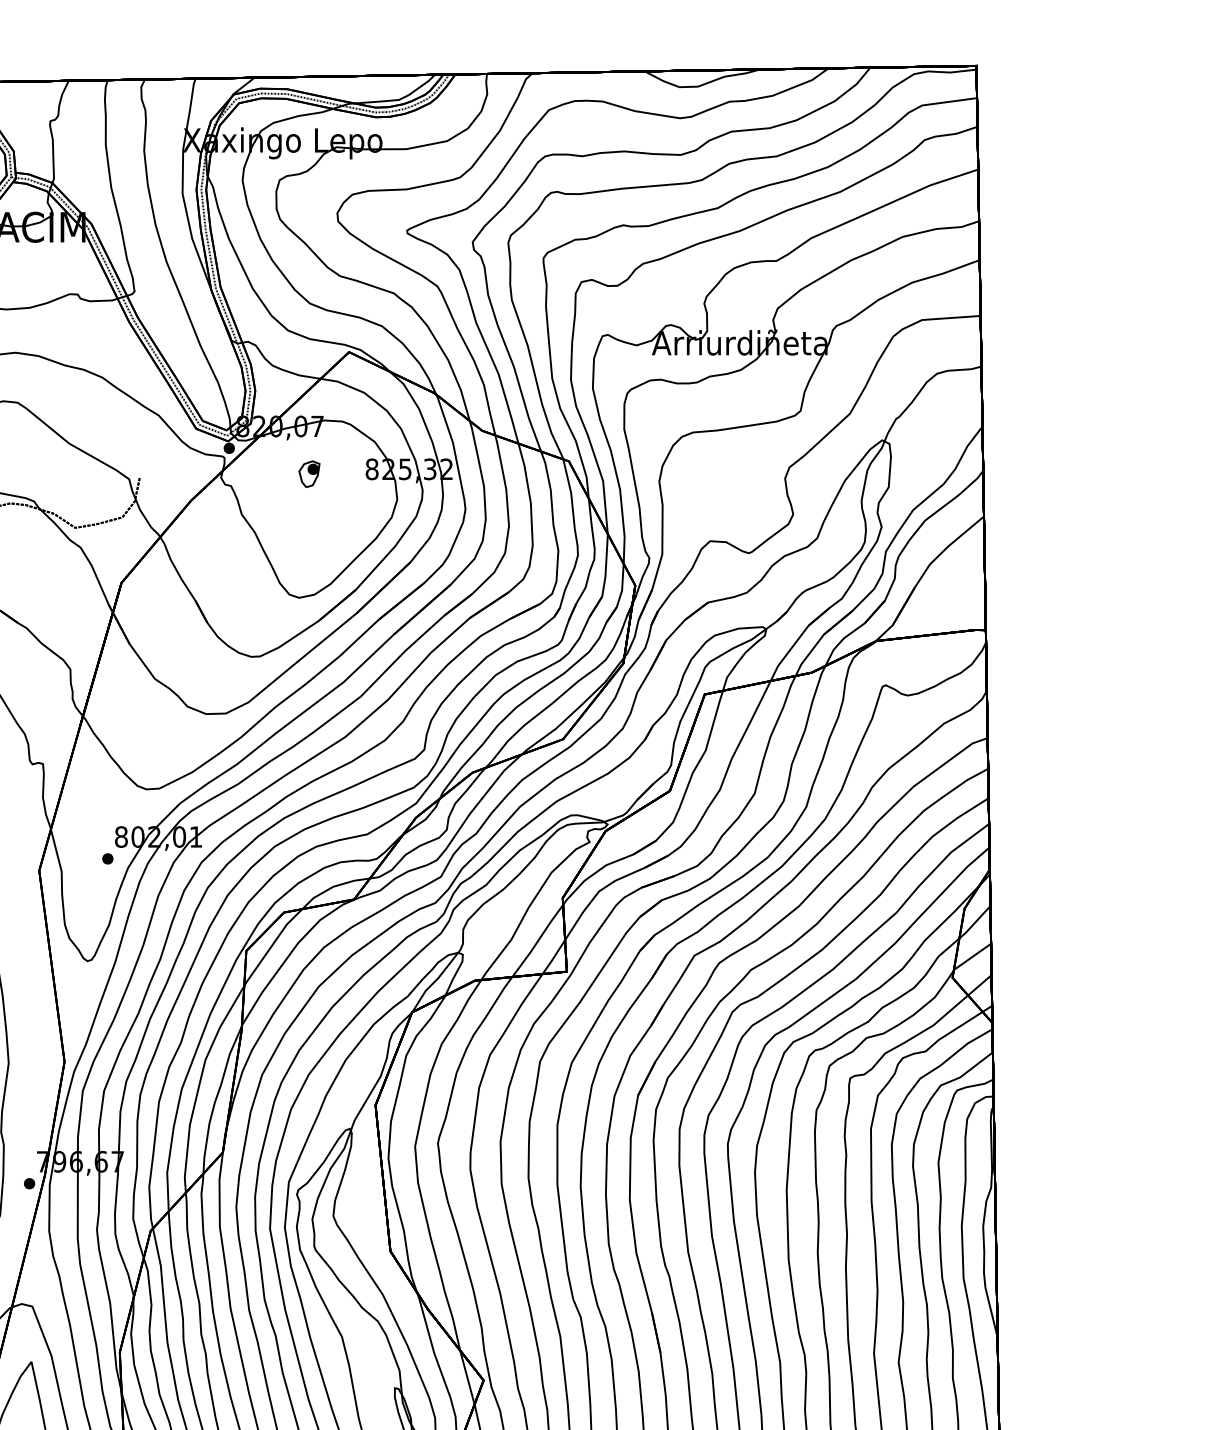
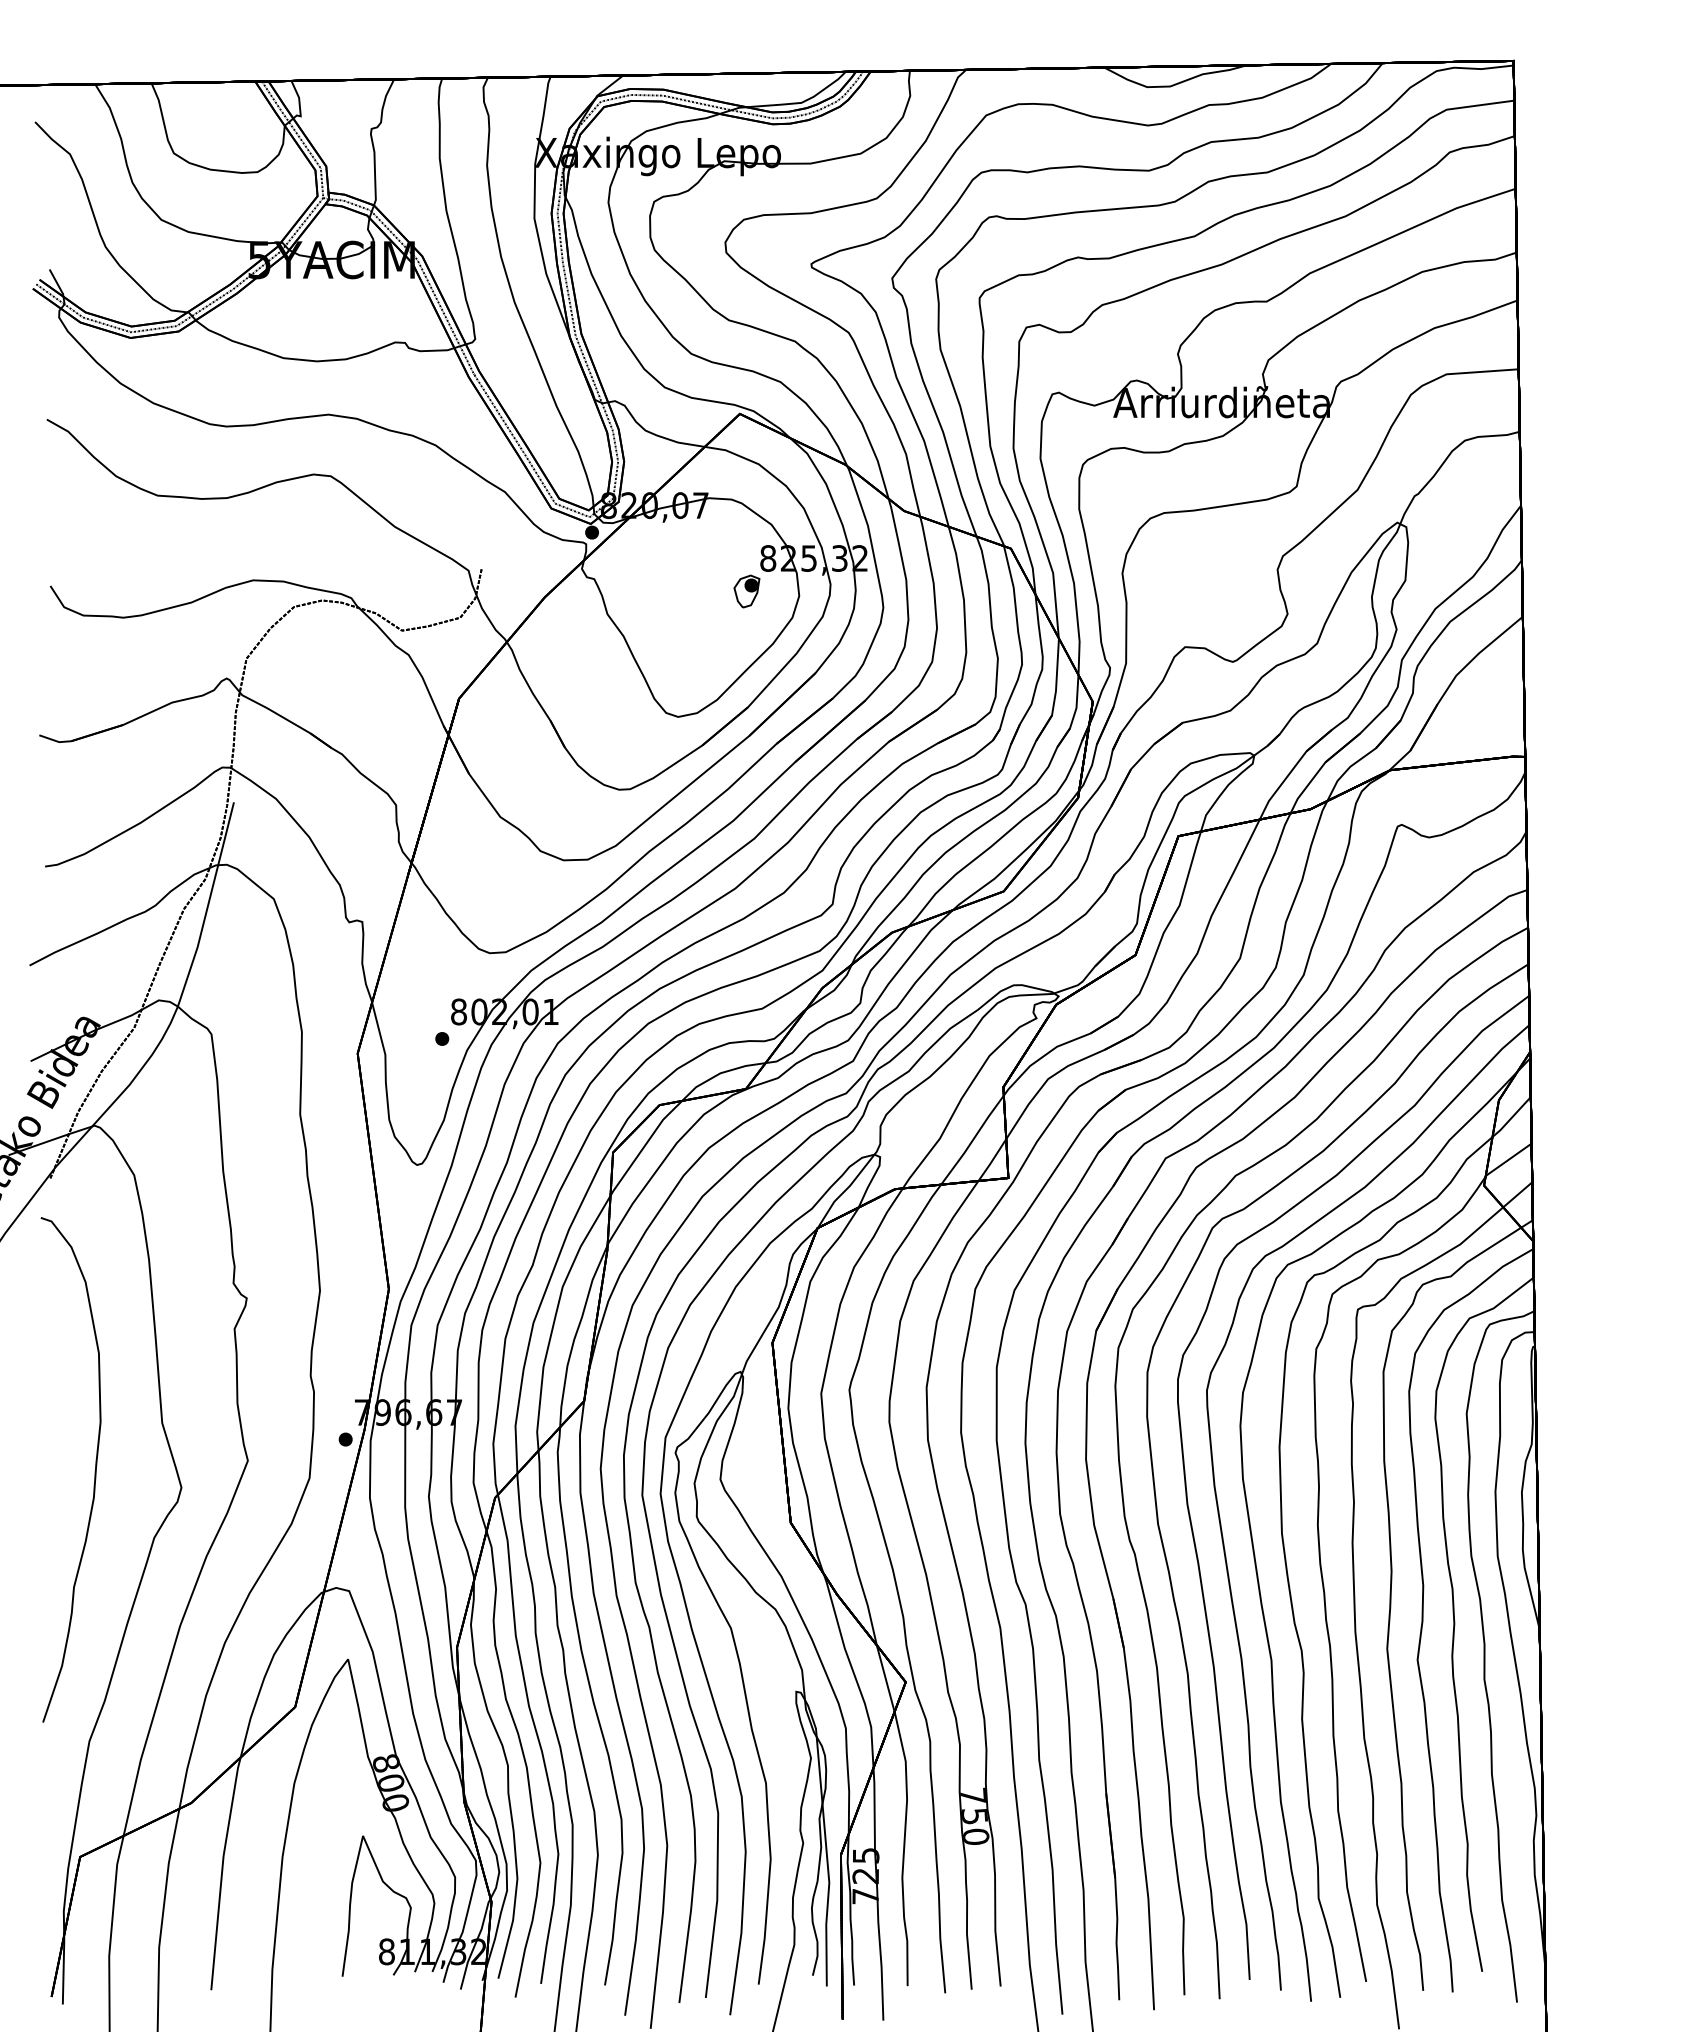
part: (309, 474) -> (746, 591), moved

